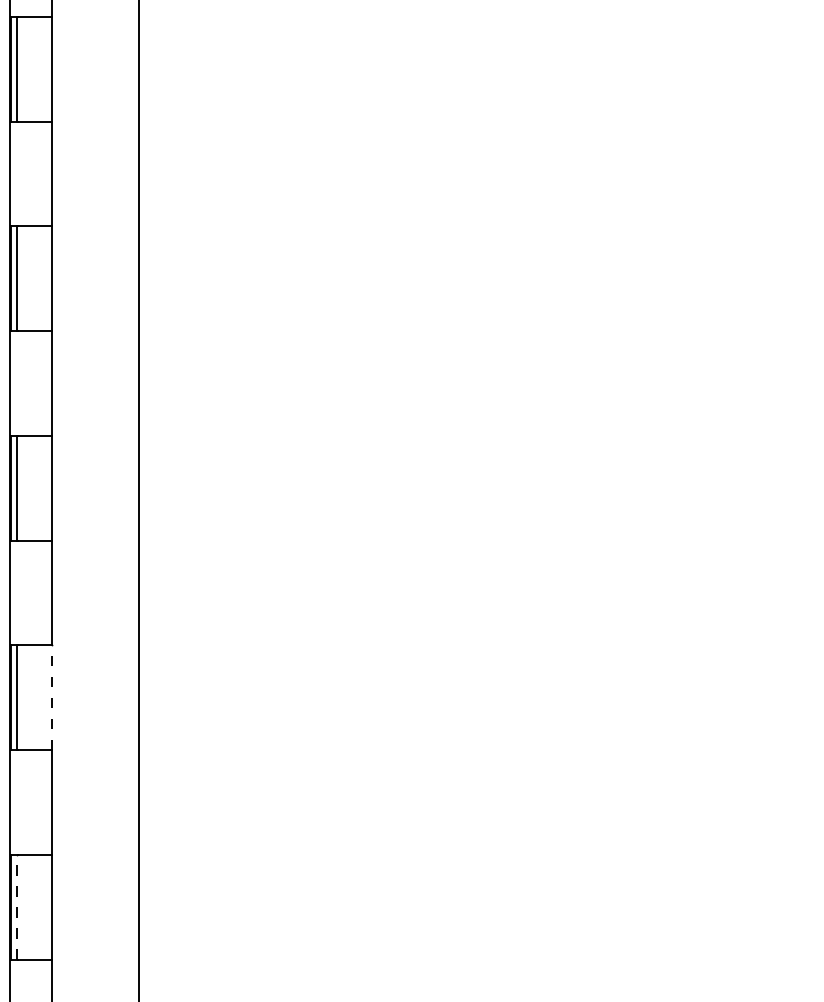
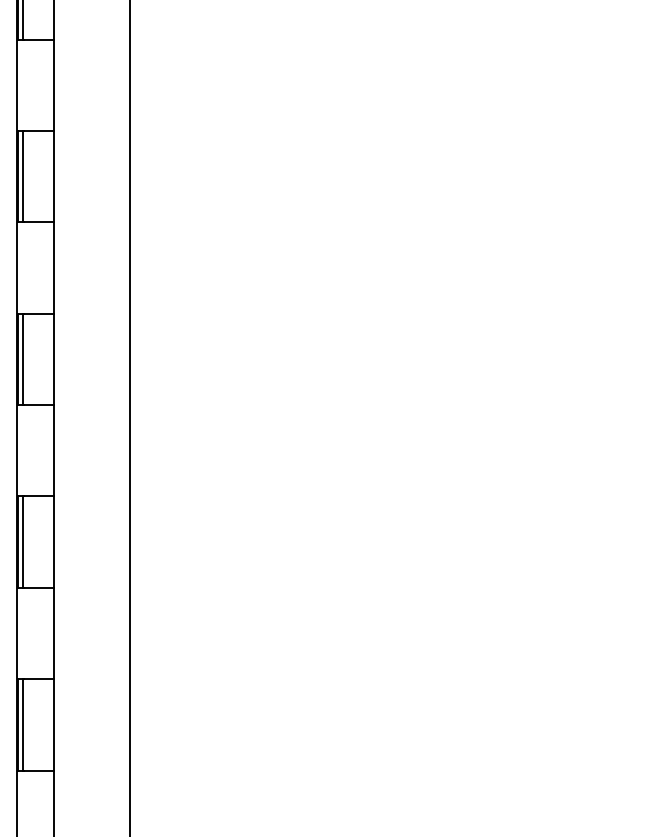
line: (51, 697) -> (53, 541), dashed -> solid
line: (17, 906) -> (23, 724), dashed -> solid

